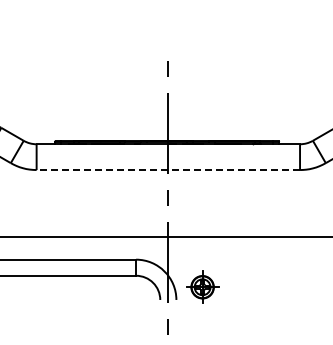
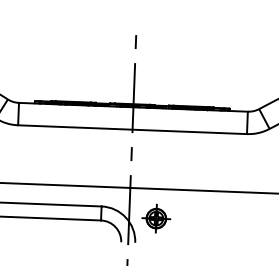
line: (168, 170) -> (132, 130), dashed -> solid
part: (202, 286) -> (156, 218), moved

